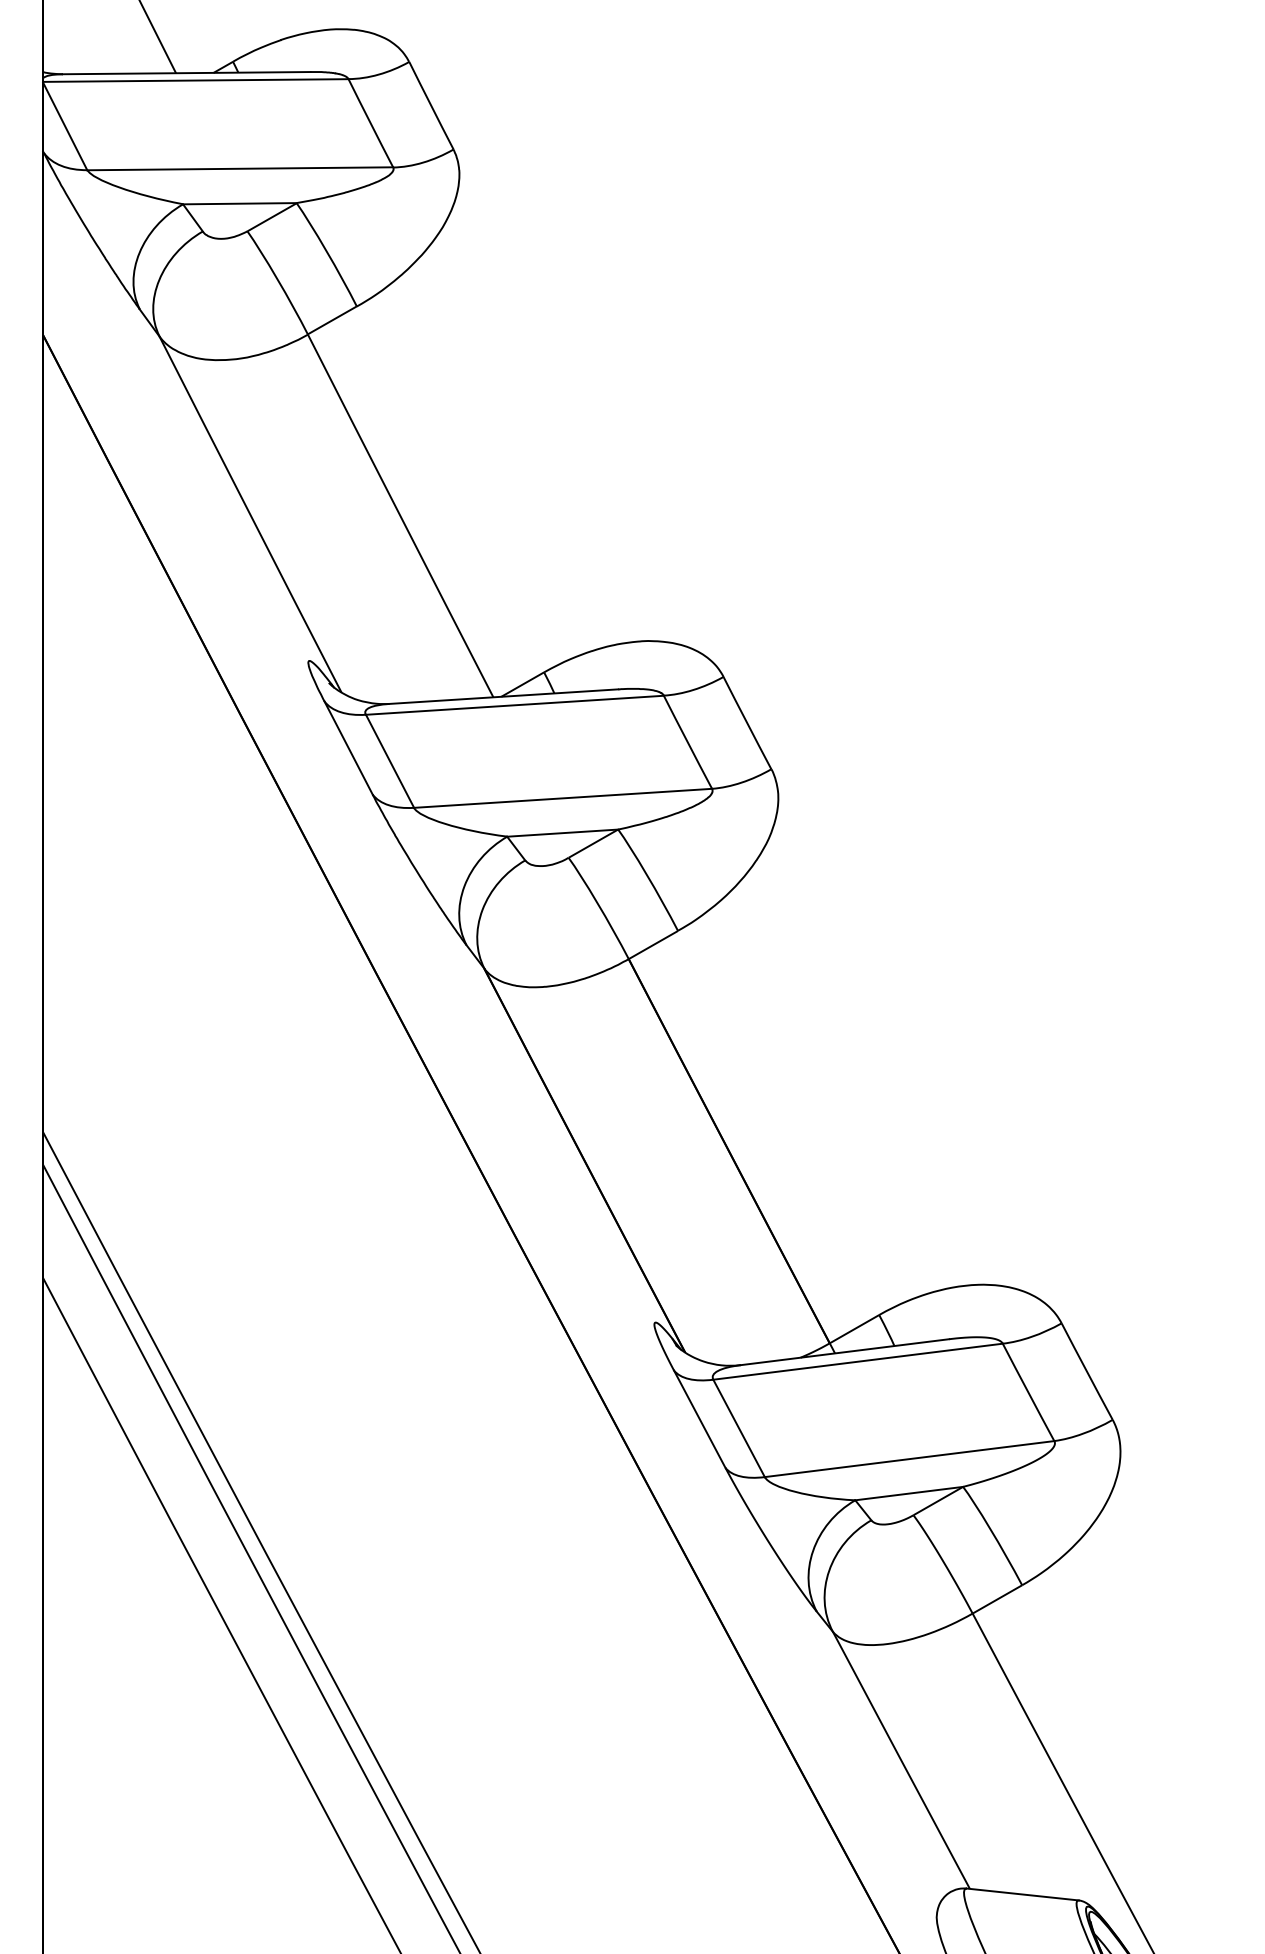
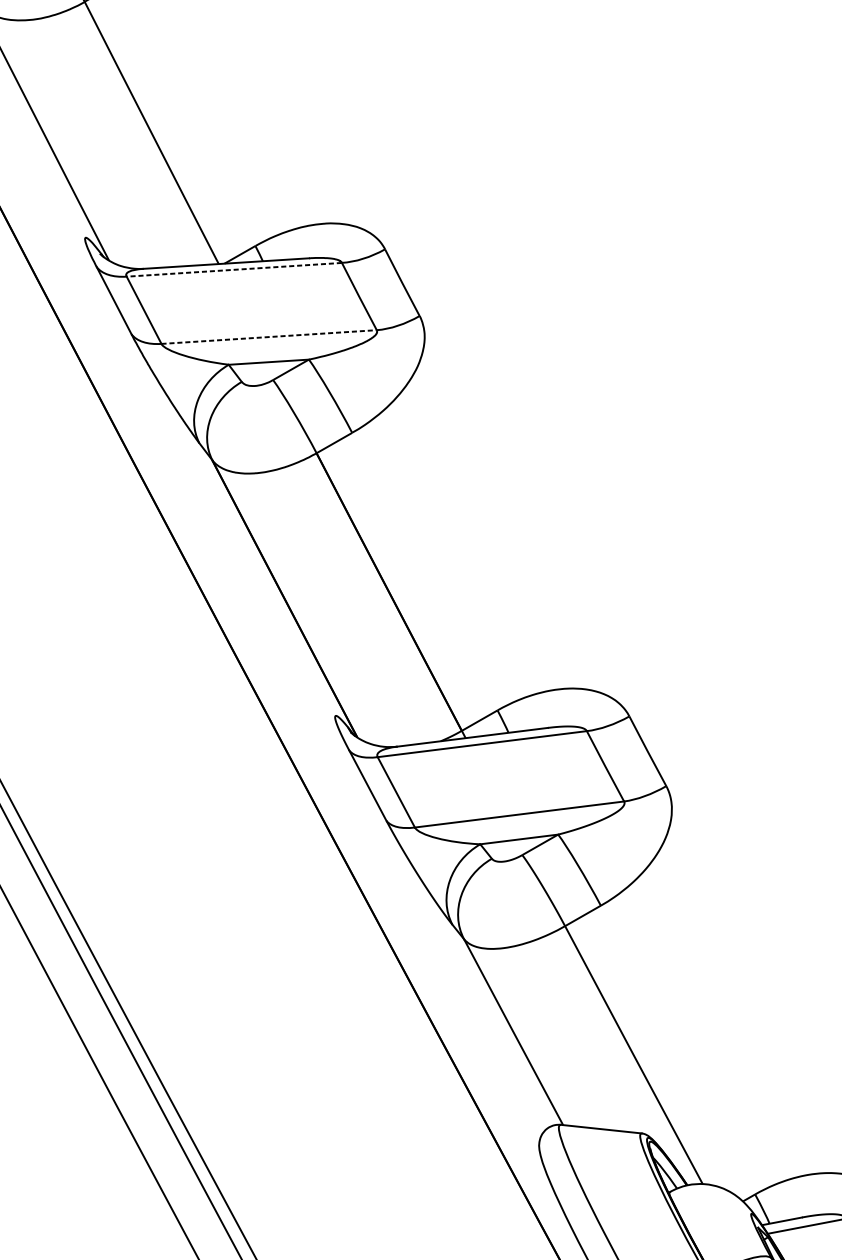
line: (514, 705) -> (234, 269), solid -> dashed
line: (563, 798) -> (269, 337), solid -> dashed

